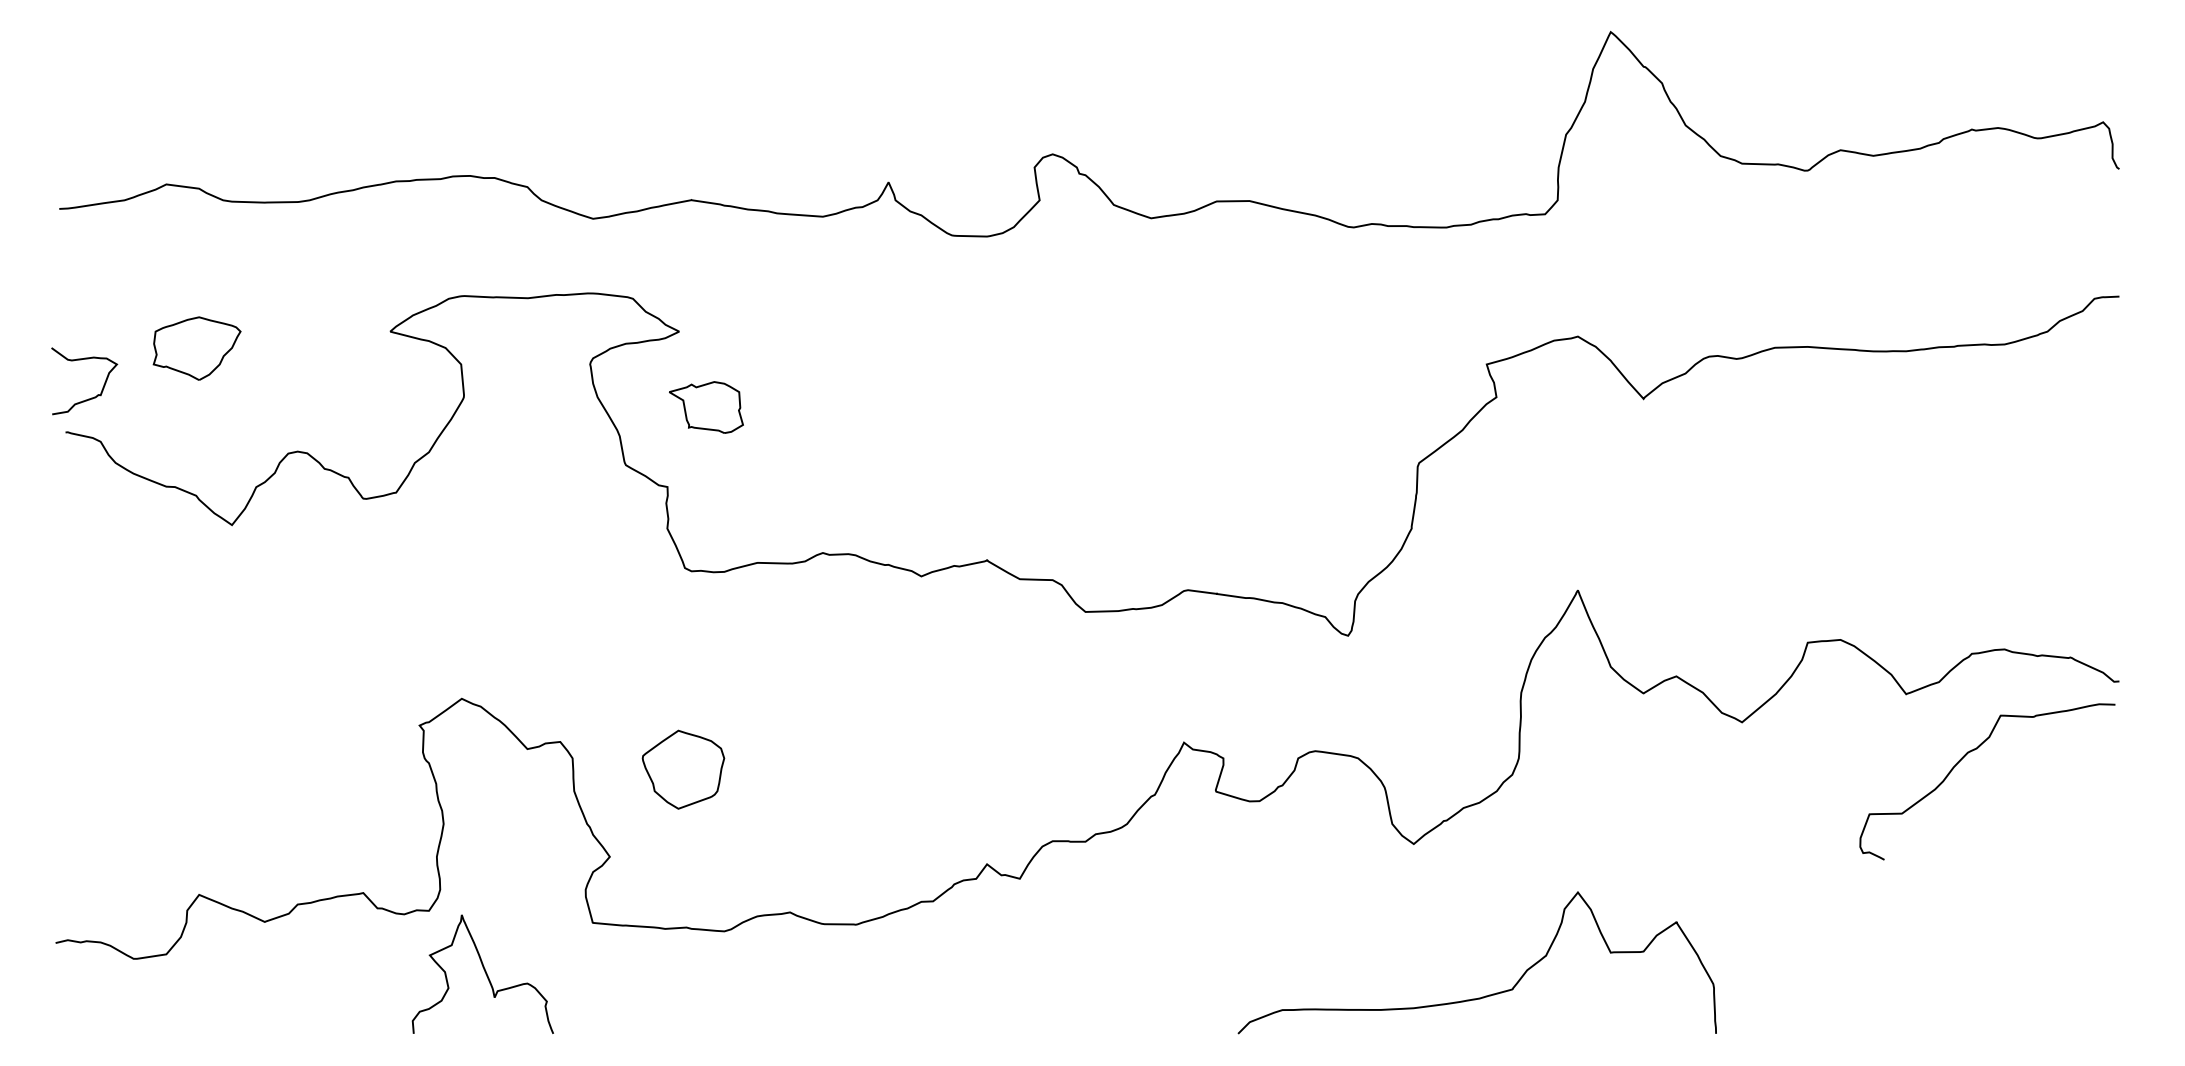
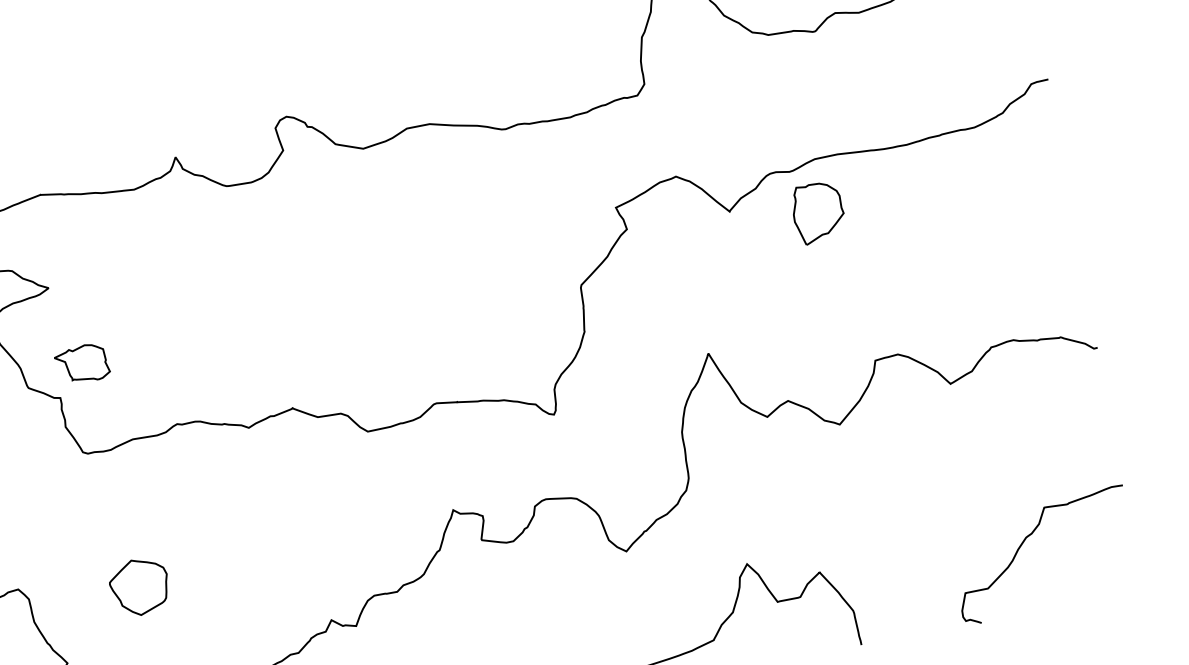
part: (706, 407) -> (82, 364), moved
part: (1766, 423) -> (818, 213), added
curve: (1964, 757) -> (1024, 541), moved
part: (683, 769) -> (139, 587), moved

